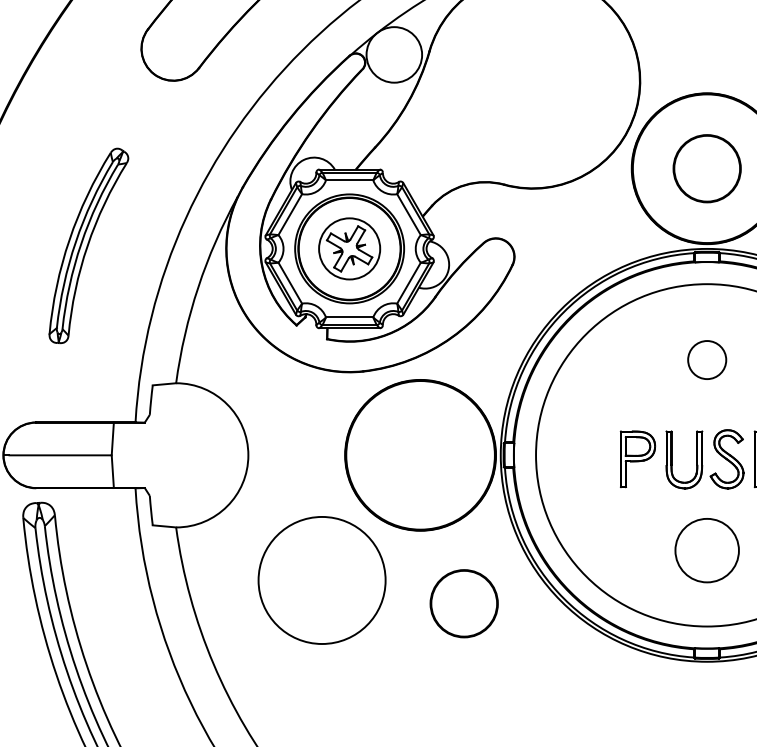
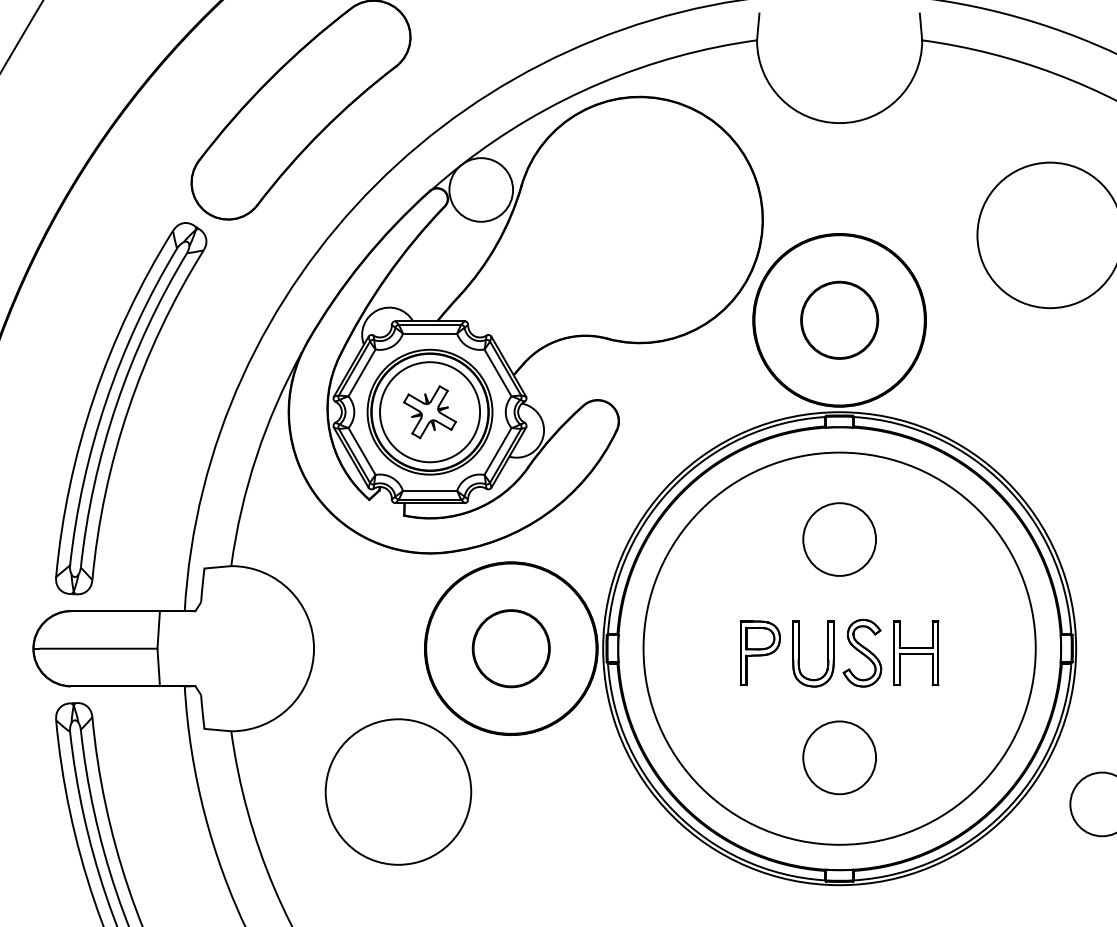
part: (89, 245) -> (131, 408), size x1.67
circle: (350, 249) -> (430, 412), size x1.43
circle: (707, 360) -> (839, 539), size x1.67
circle: (463, 603) -> (510, 648), moved

